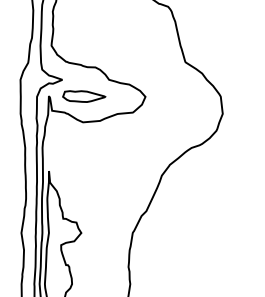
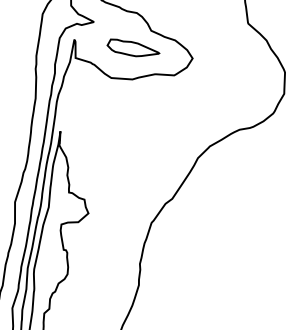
part: (84, 96) -> (133, 49), moved

